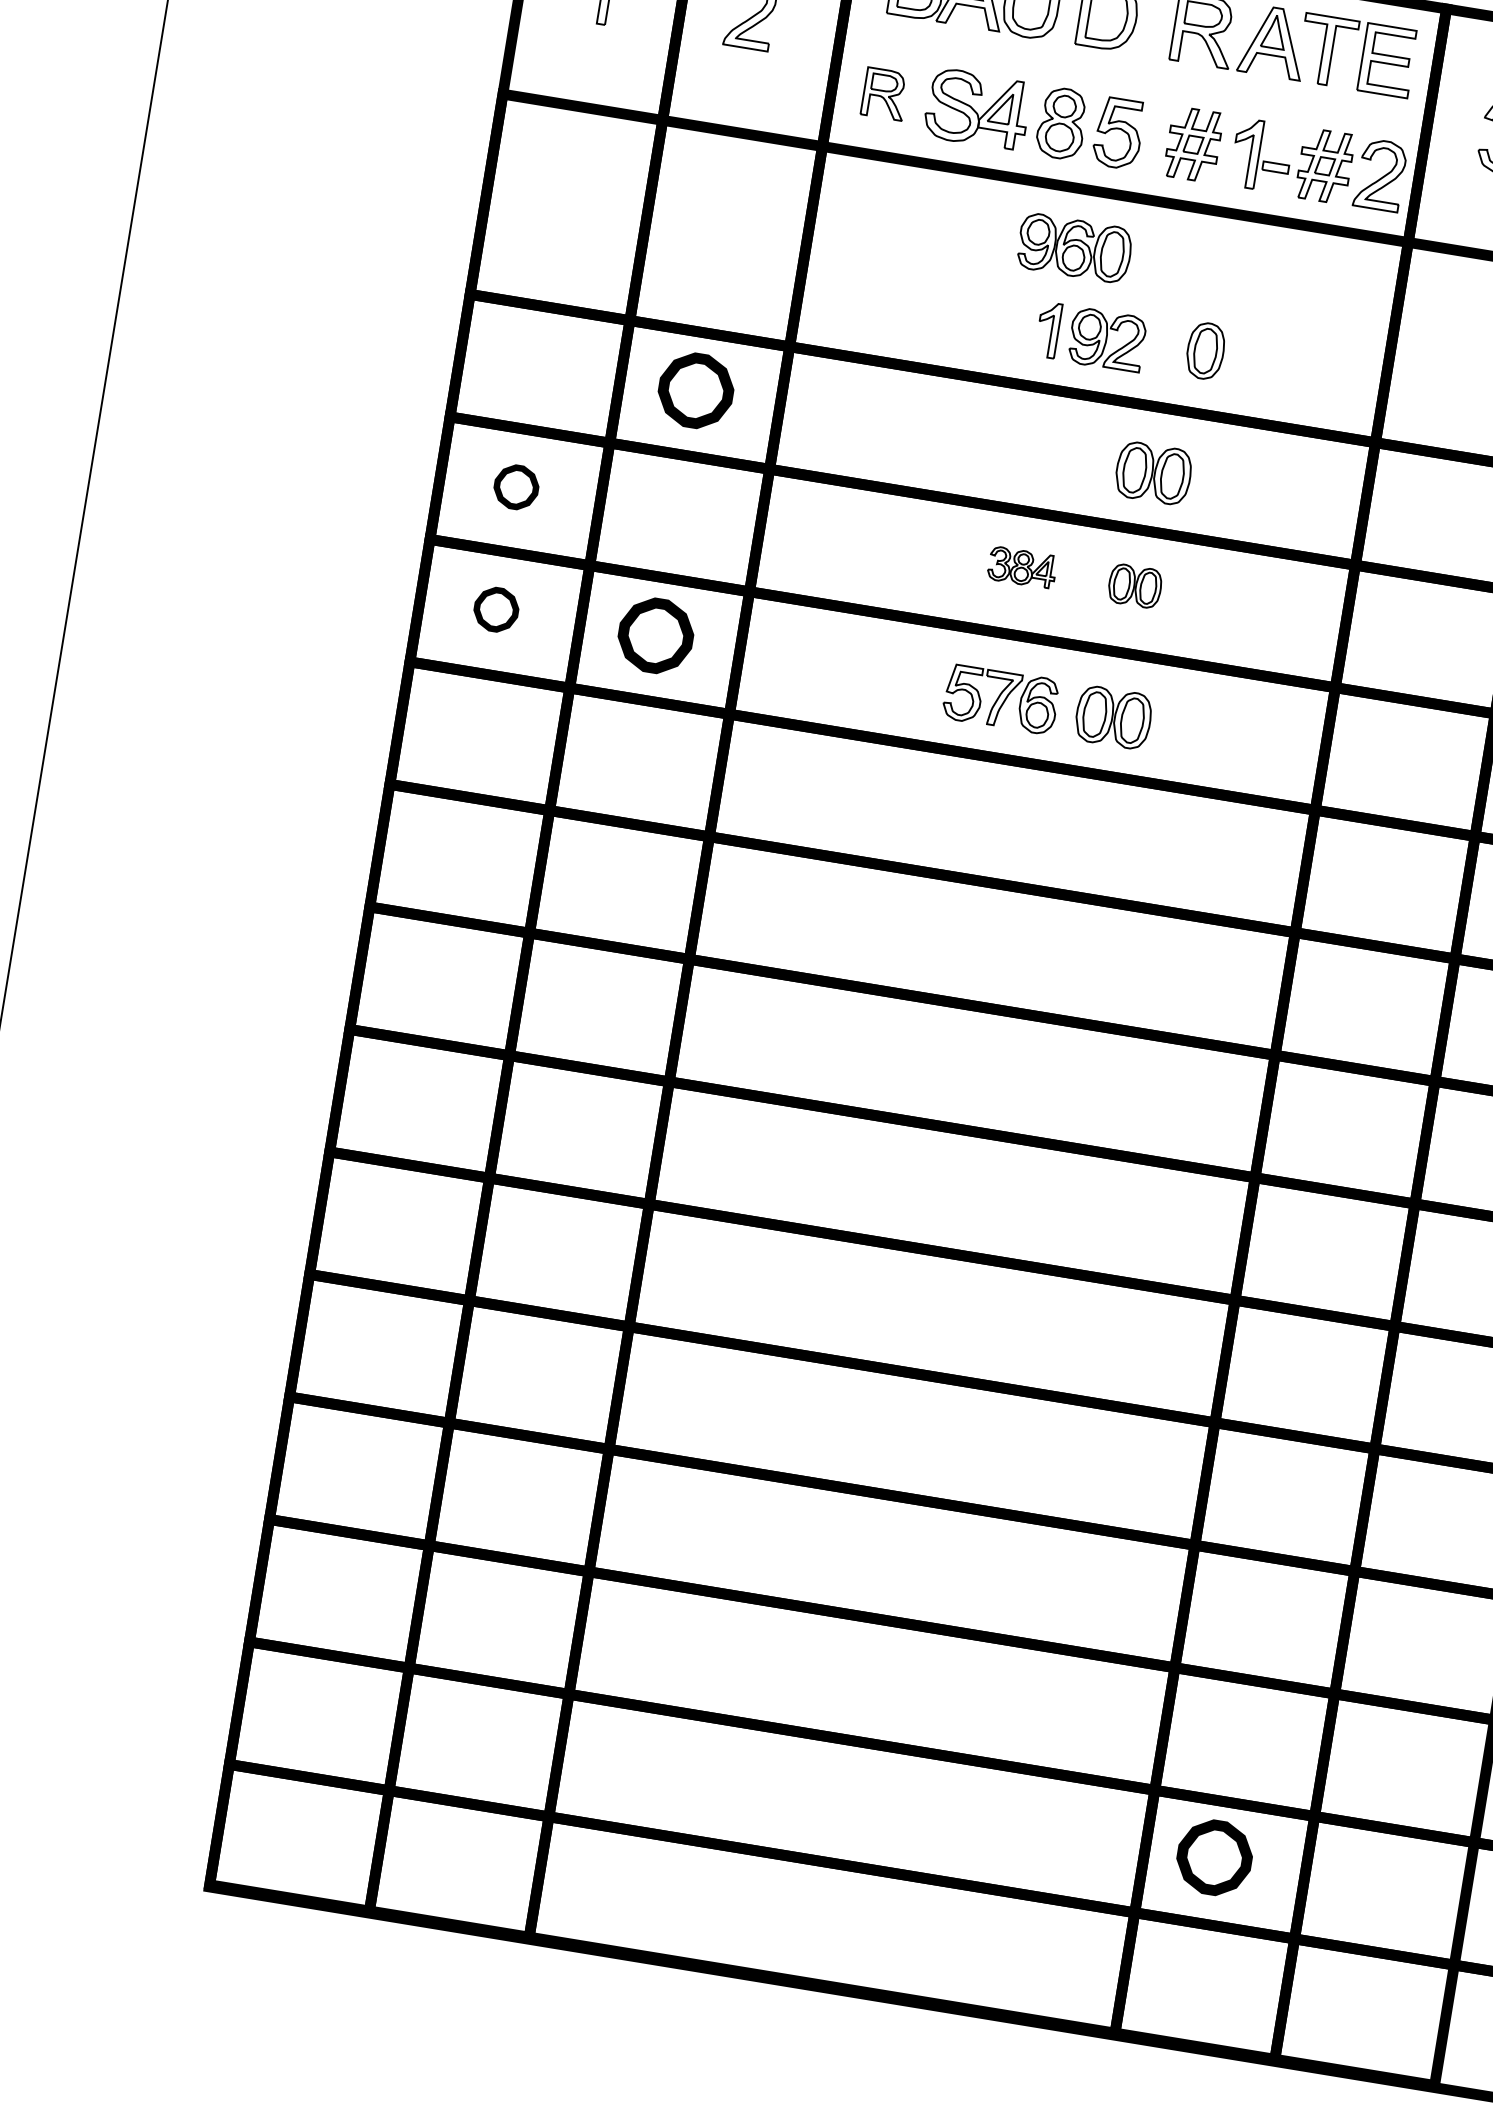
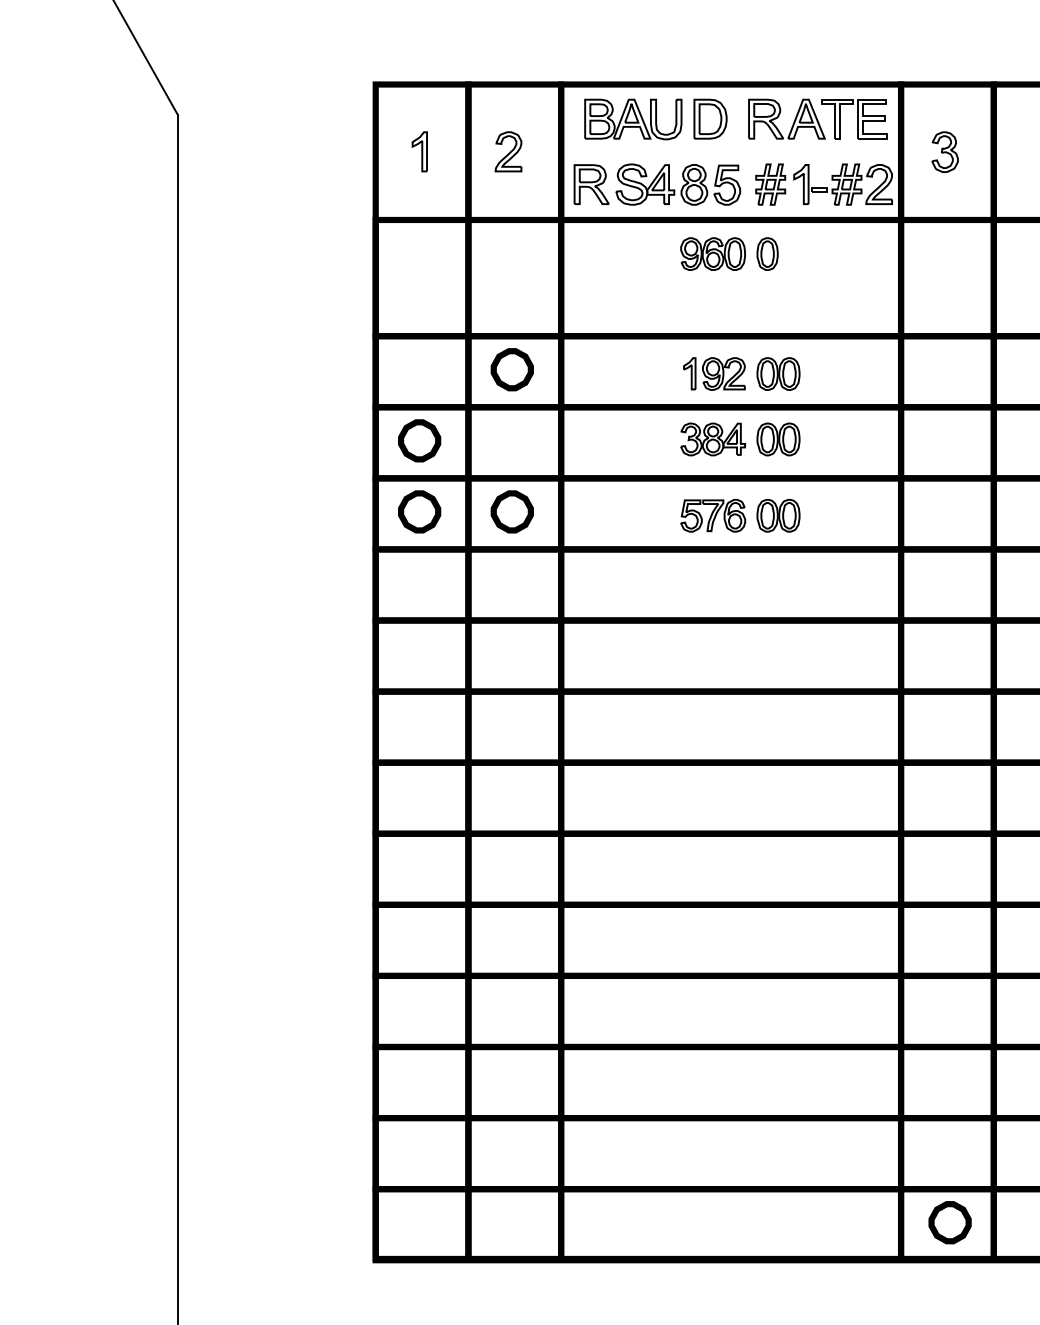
part: (884, 93) -> (591, 184), size x1.43
part: (1091, 336) -> (714, 373), moved
part: (1205, 349) -> (767, 253), moved
part: (516, 486) -> (419, 440), size x1.67
part: (1021, 567) -> (712, 439), size x1.67
part: (1135, 586) -> (778, 439), size x1.43
part: (496, 608) -> (419, 511), size x1.67
part: (1213, 1857) -> (949, 1222), moved

